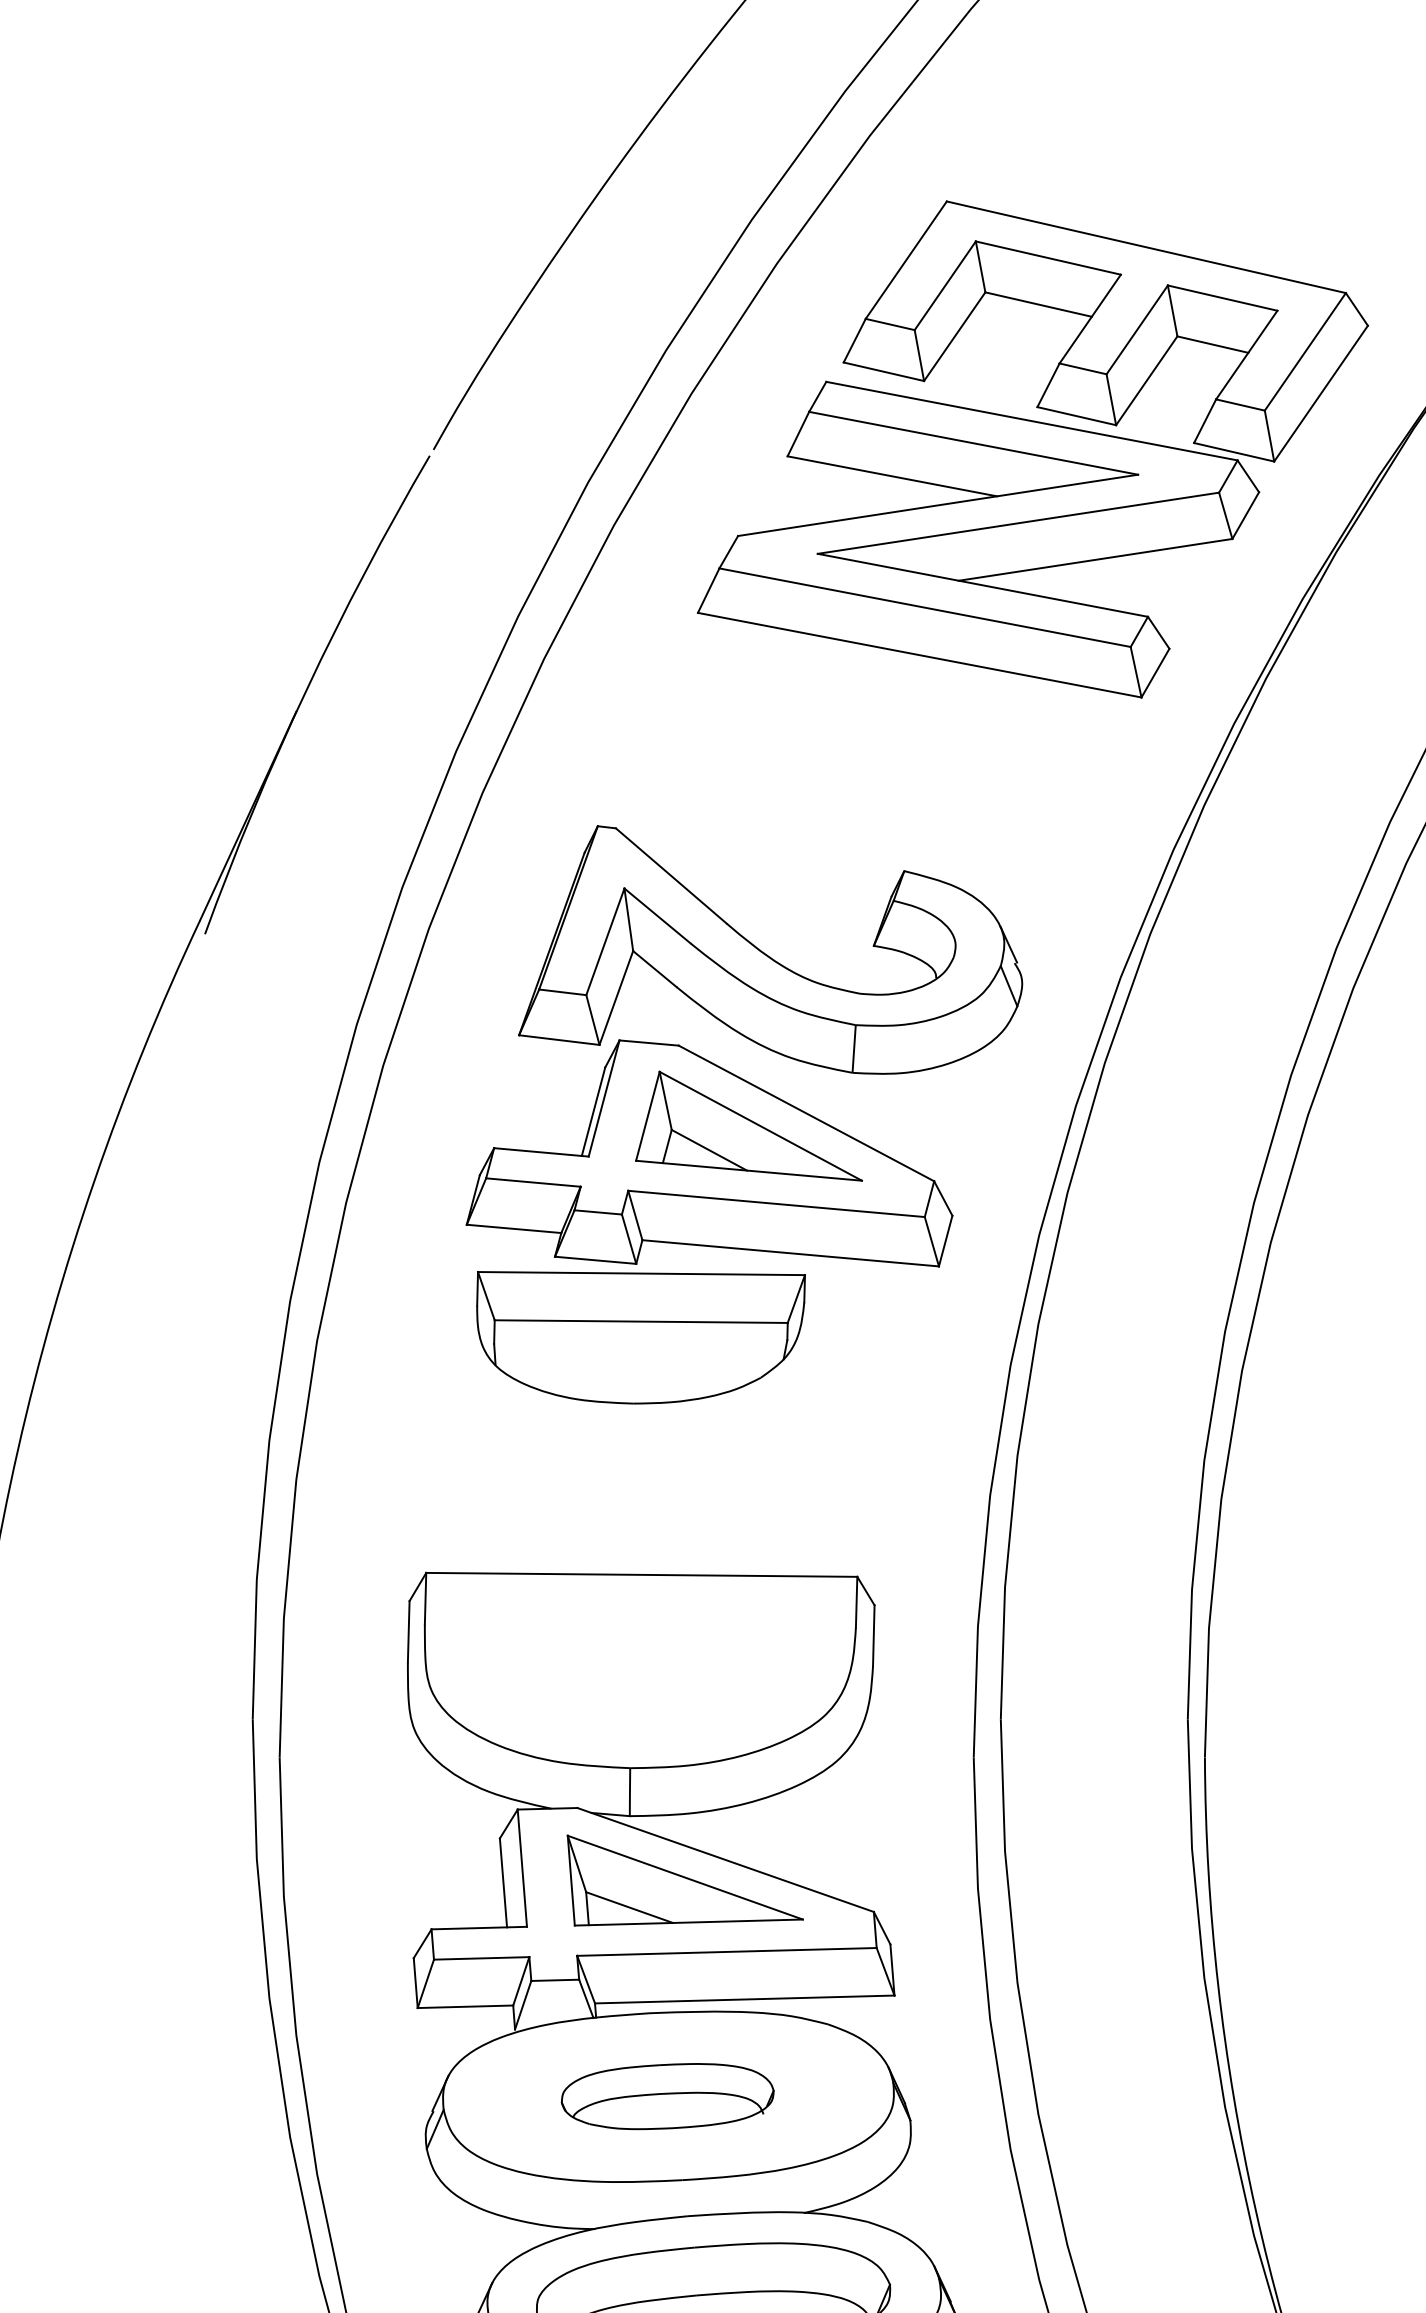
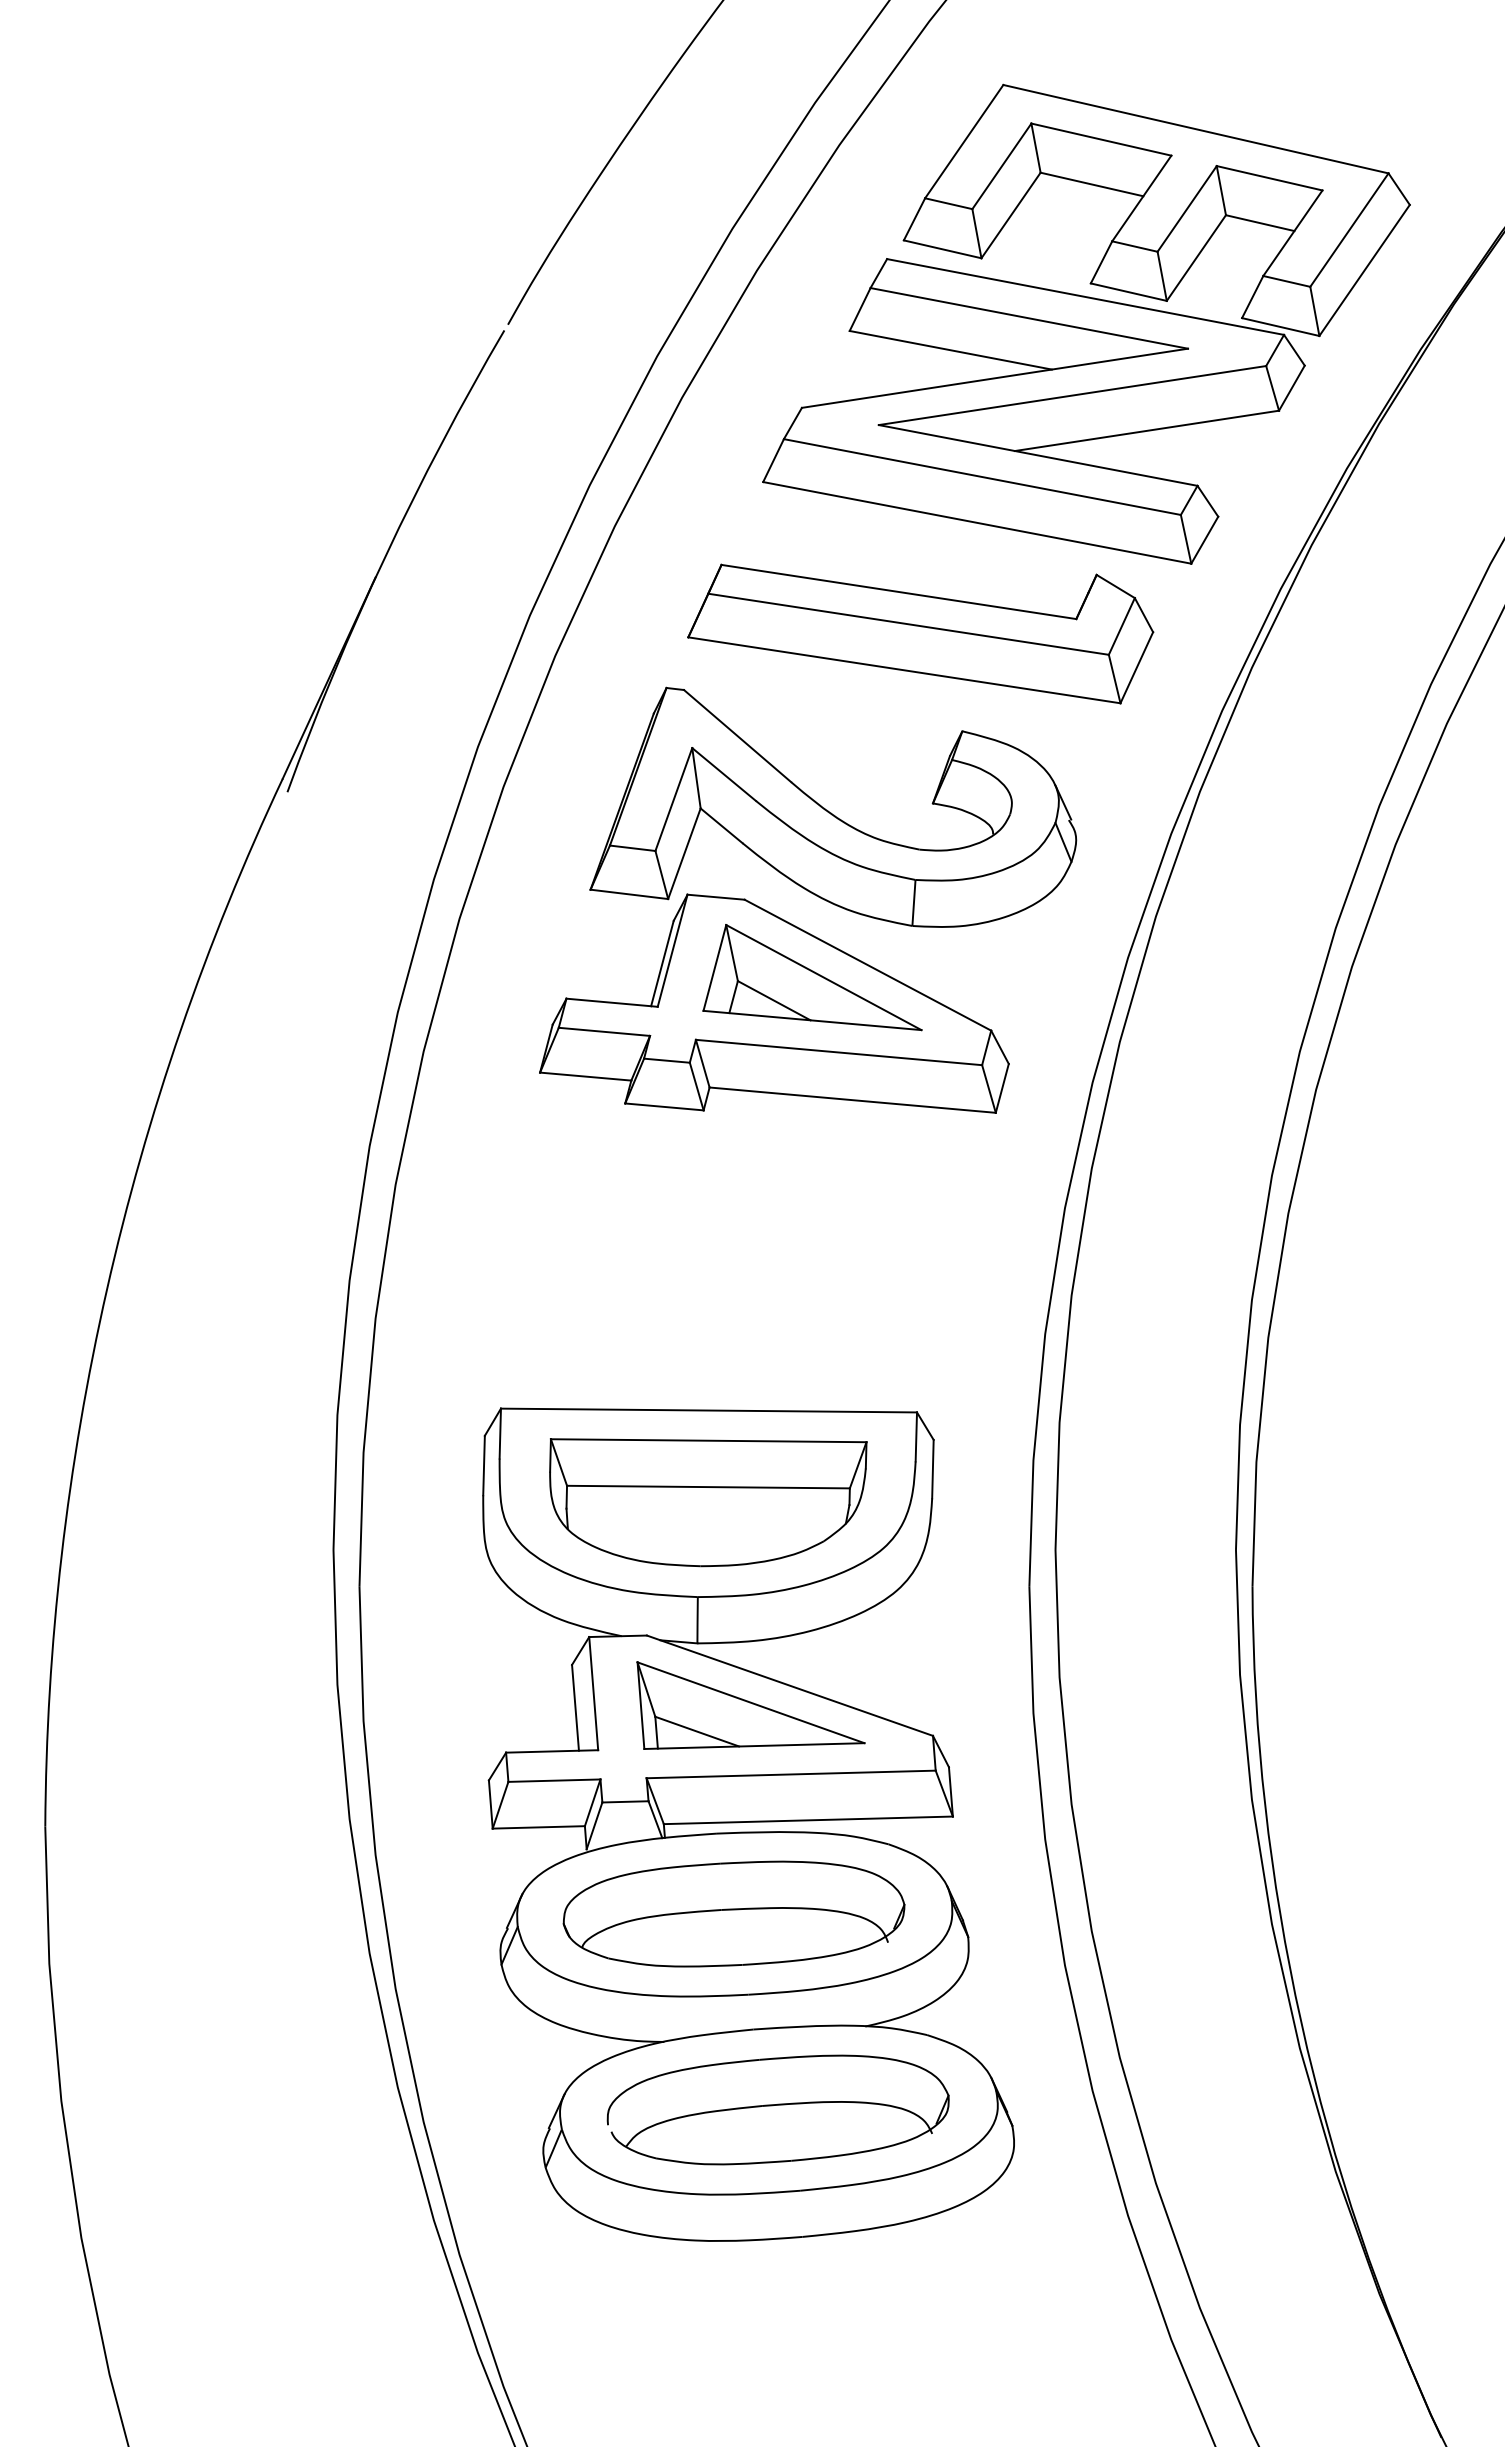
part: (860, 769) -> (920, 633), added
part: (641, 1337) -> (708, 1502), moved
part: (667, 2096) -> (733, 1913), size x1.67

